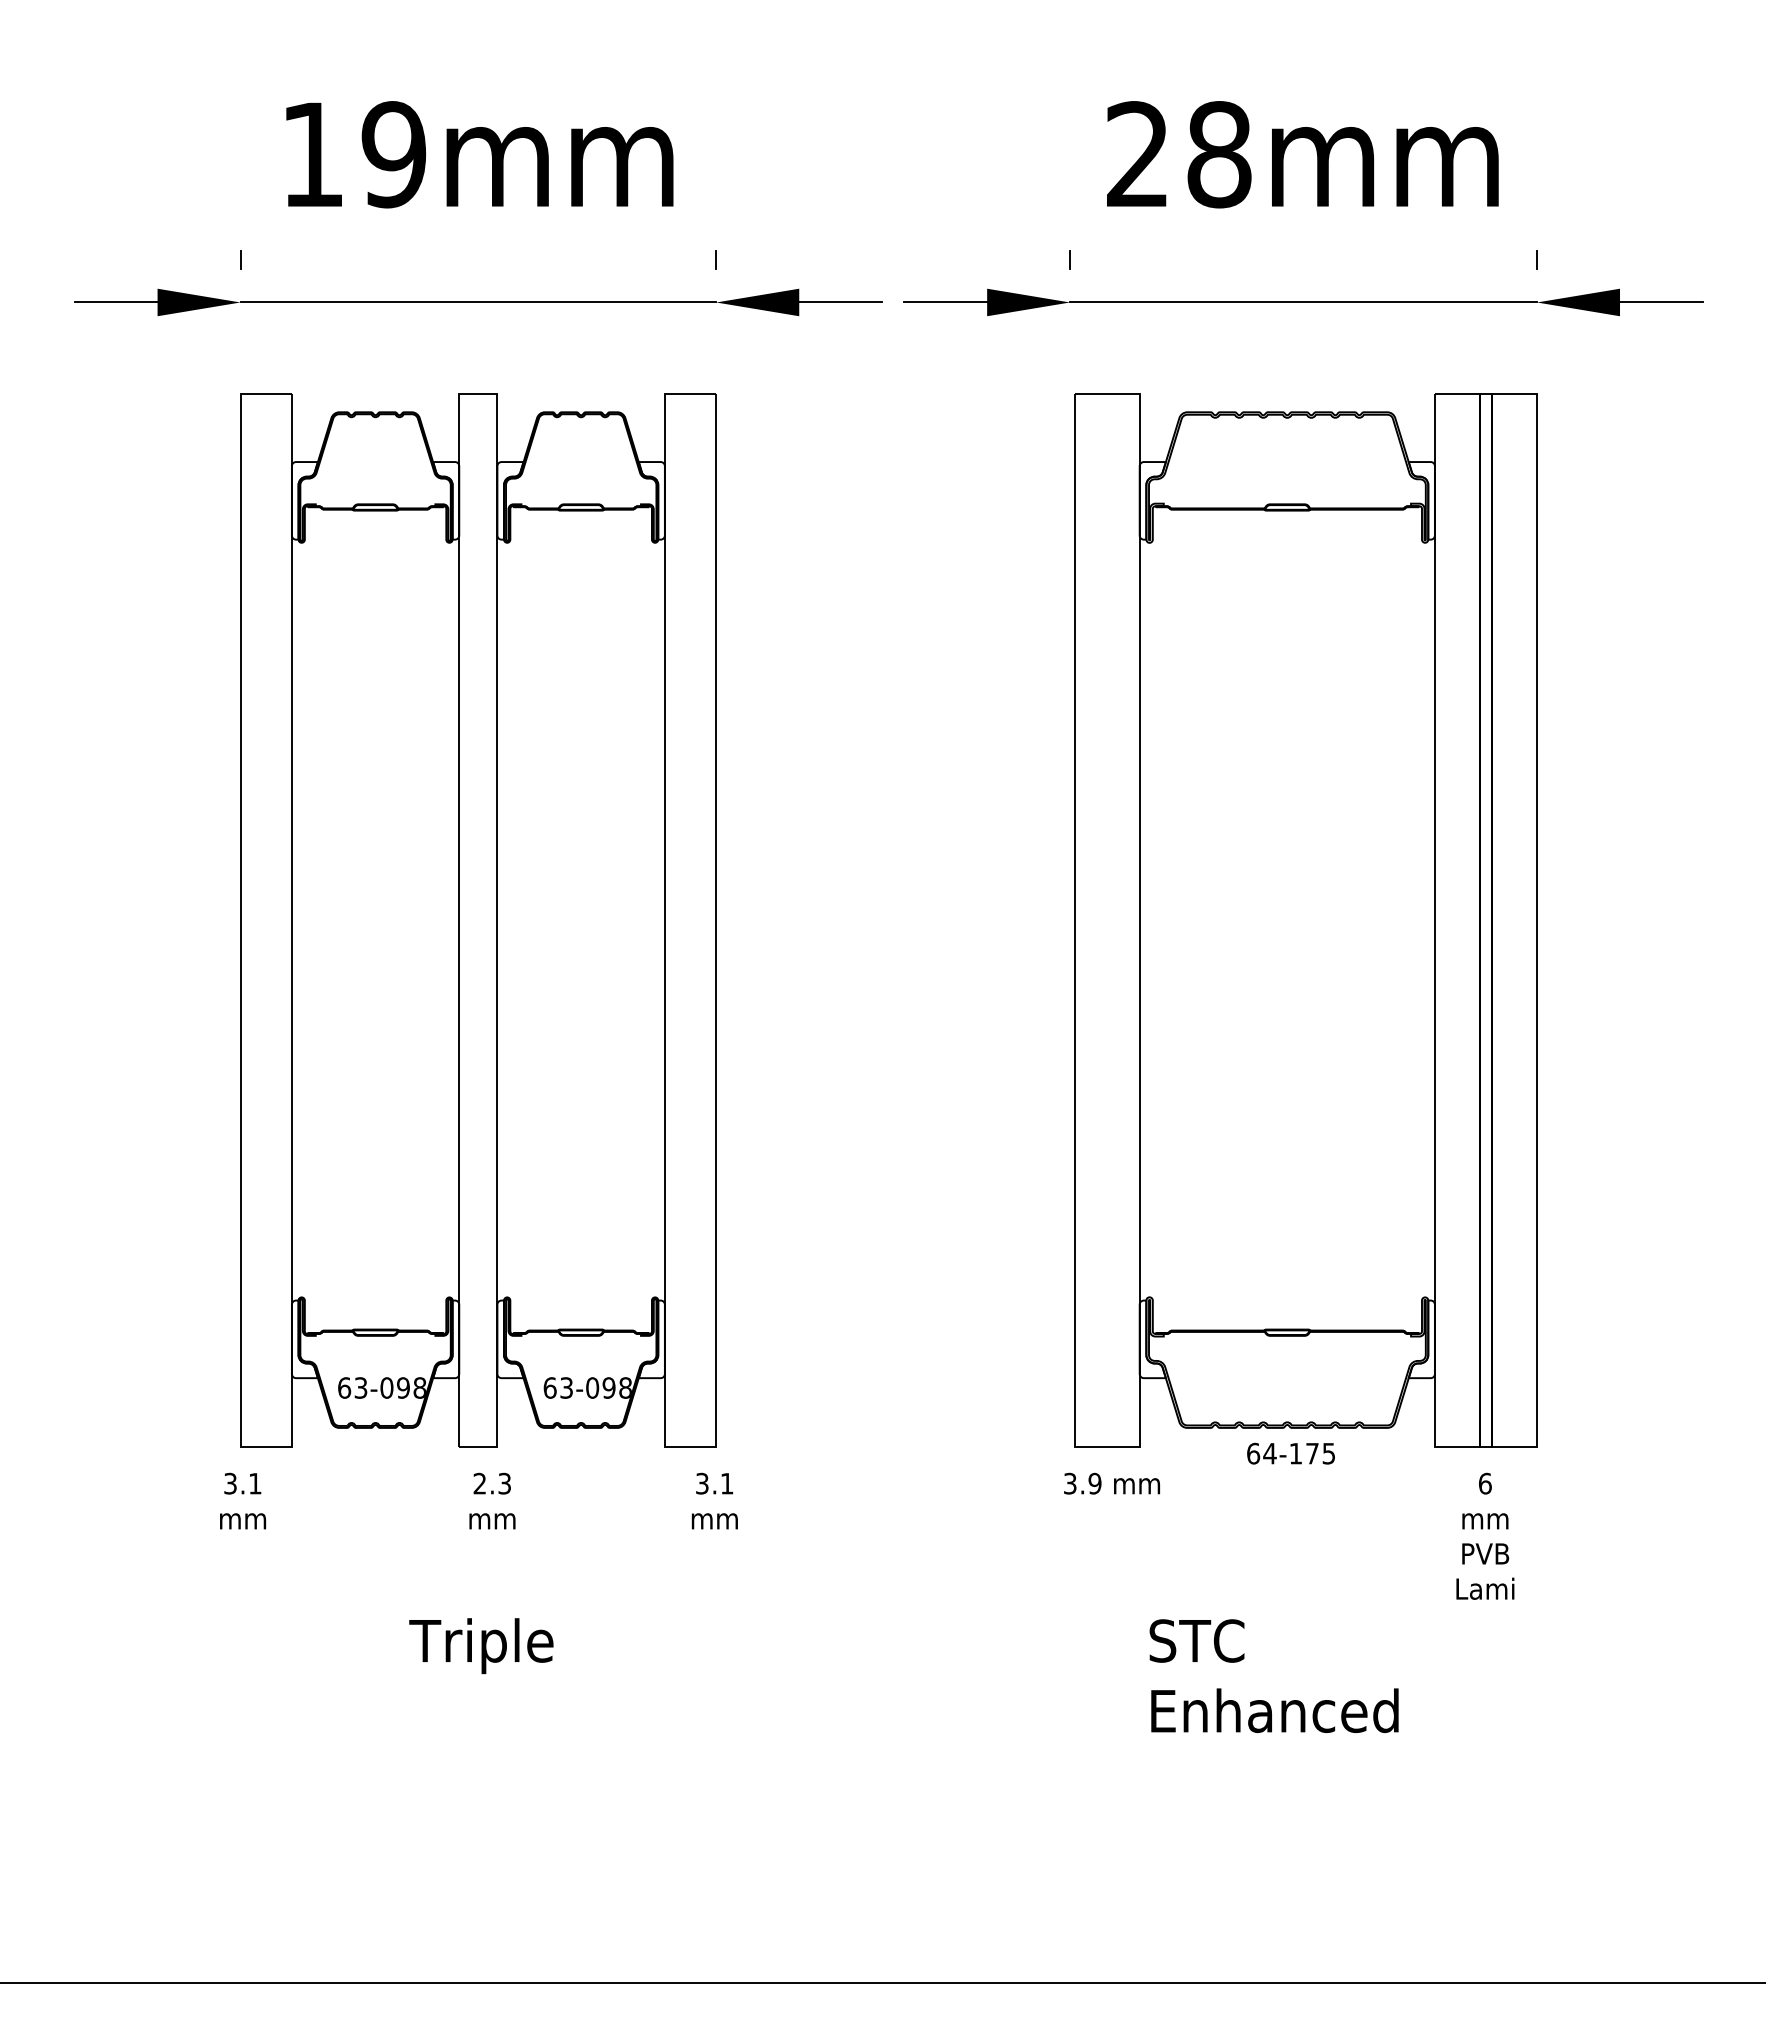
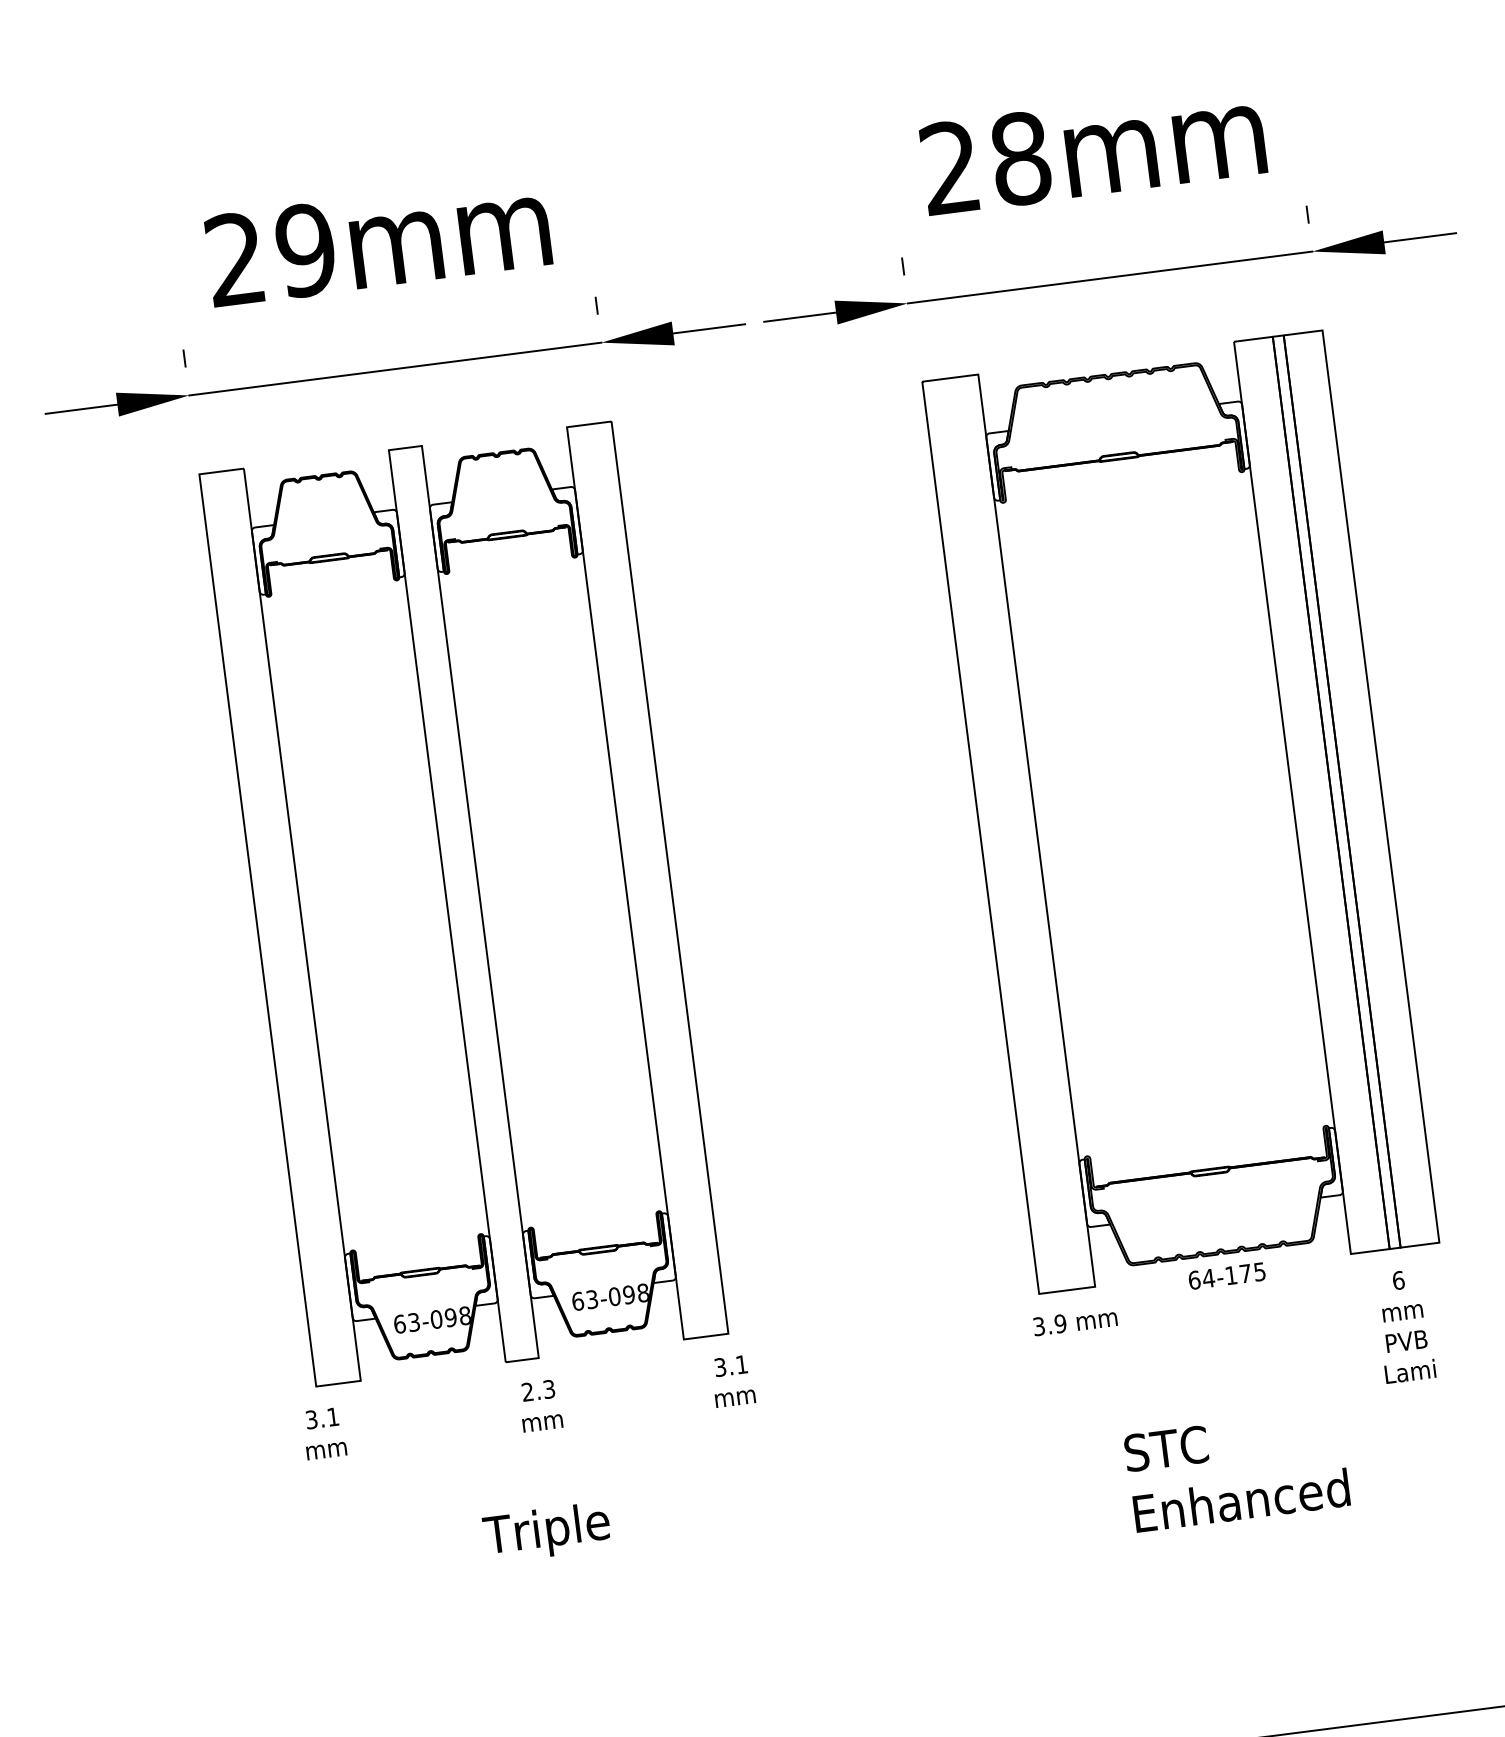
text: (311, 153) -> (234, 258), 19mm -> 29mm

